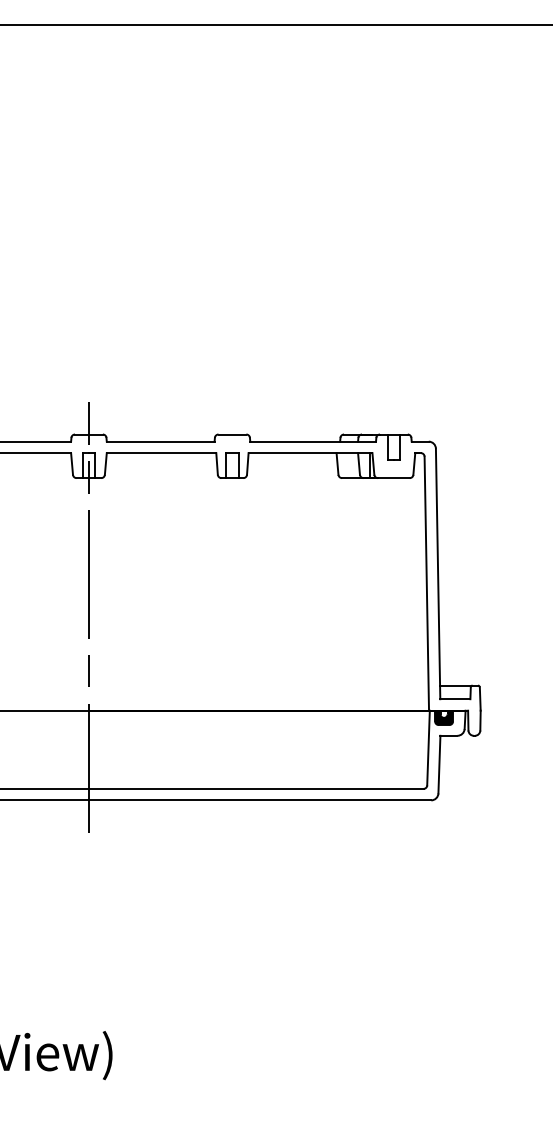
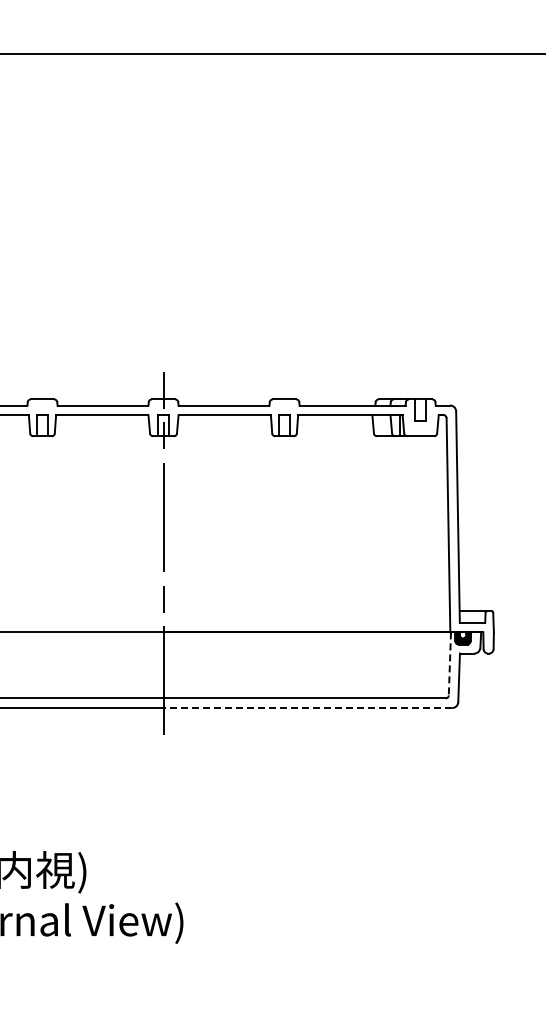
line: (428, 747) -> (449, 663), solid -> dashed
line: (259, 800) -> (307, 708), solid -> dashed

